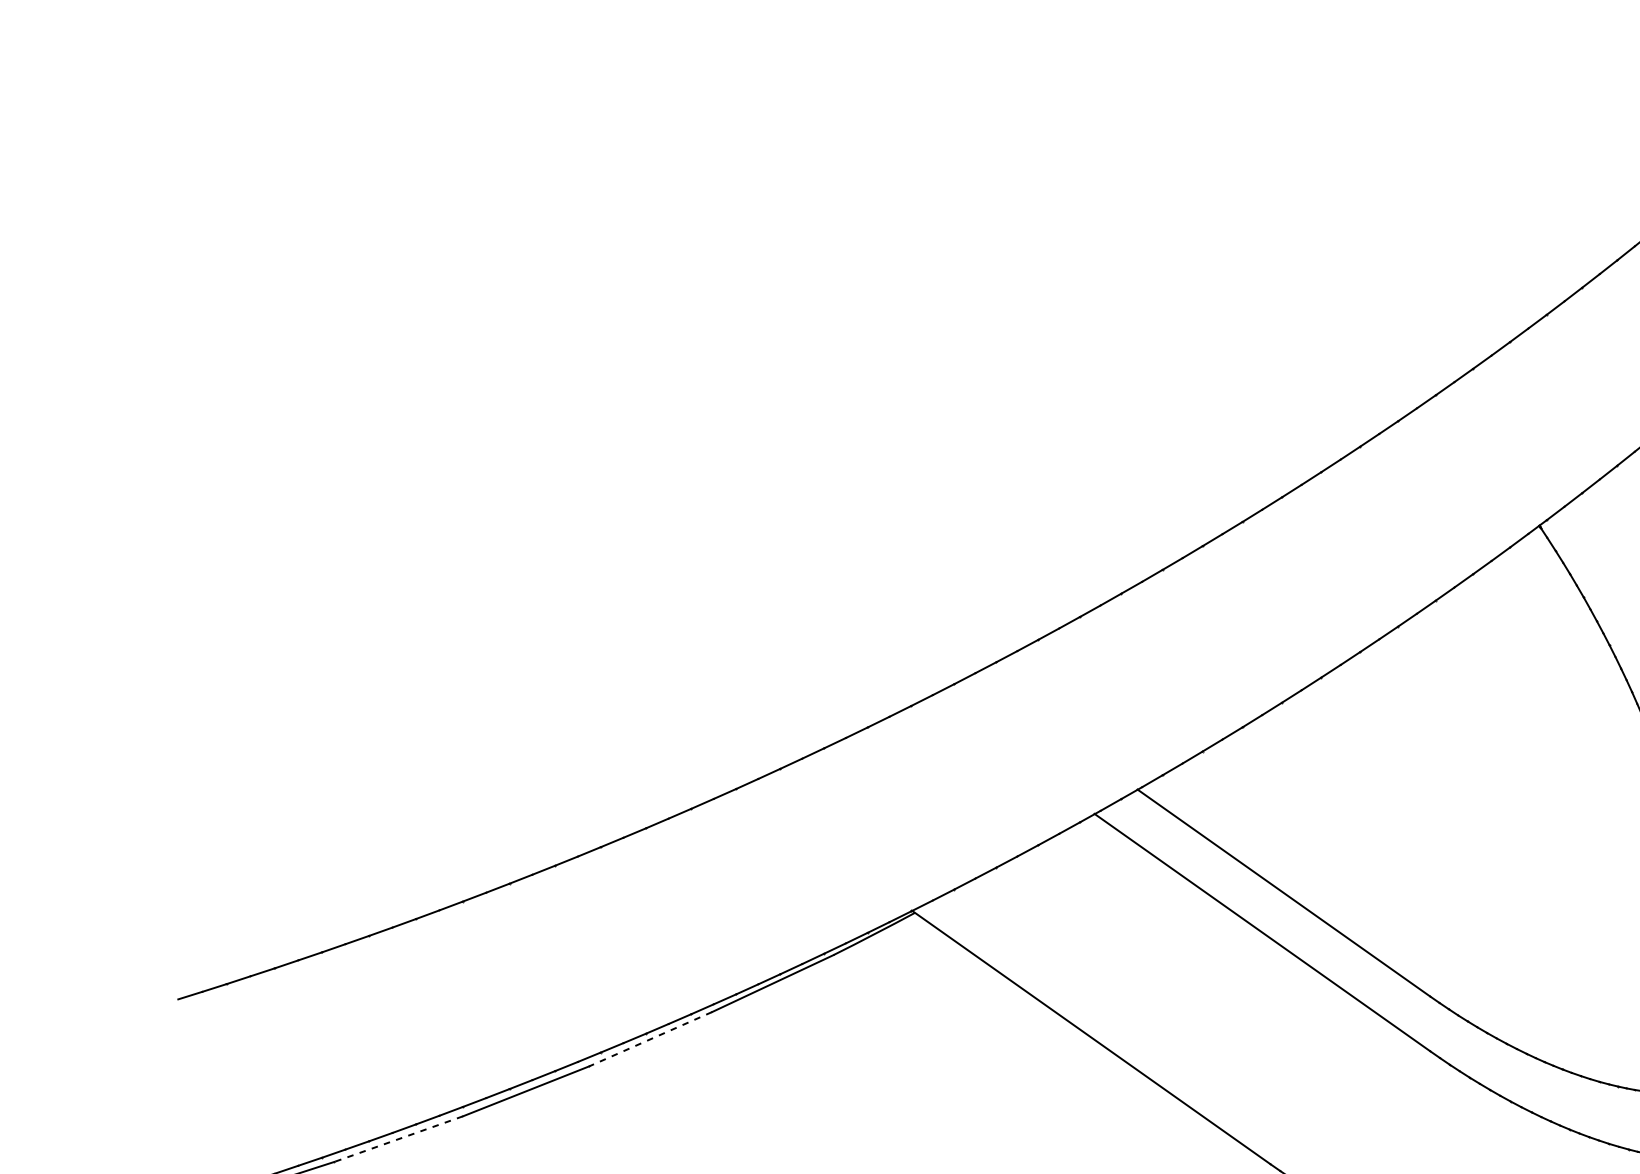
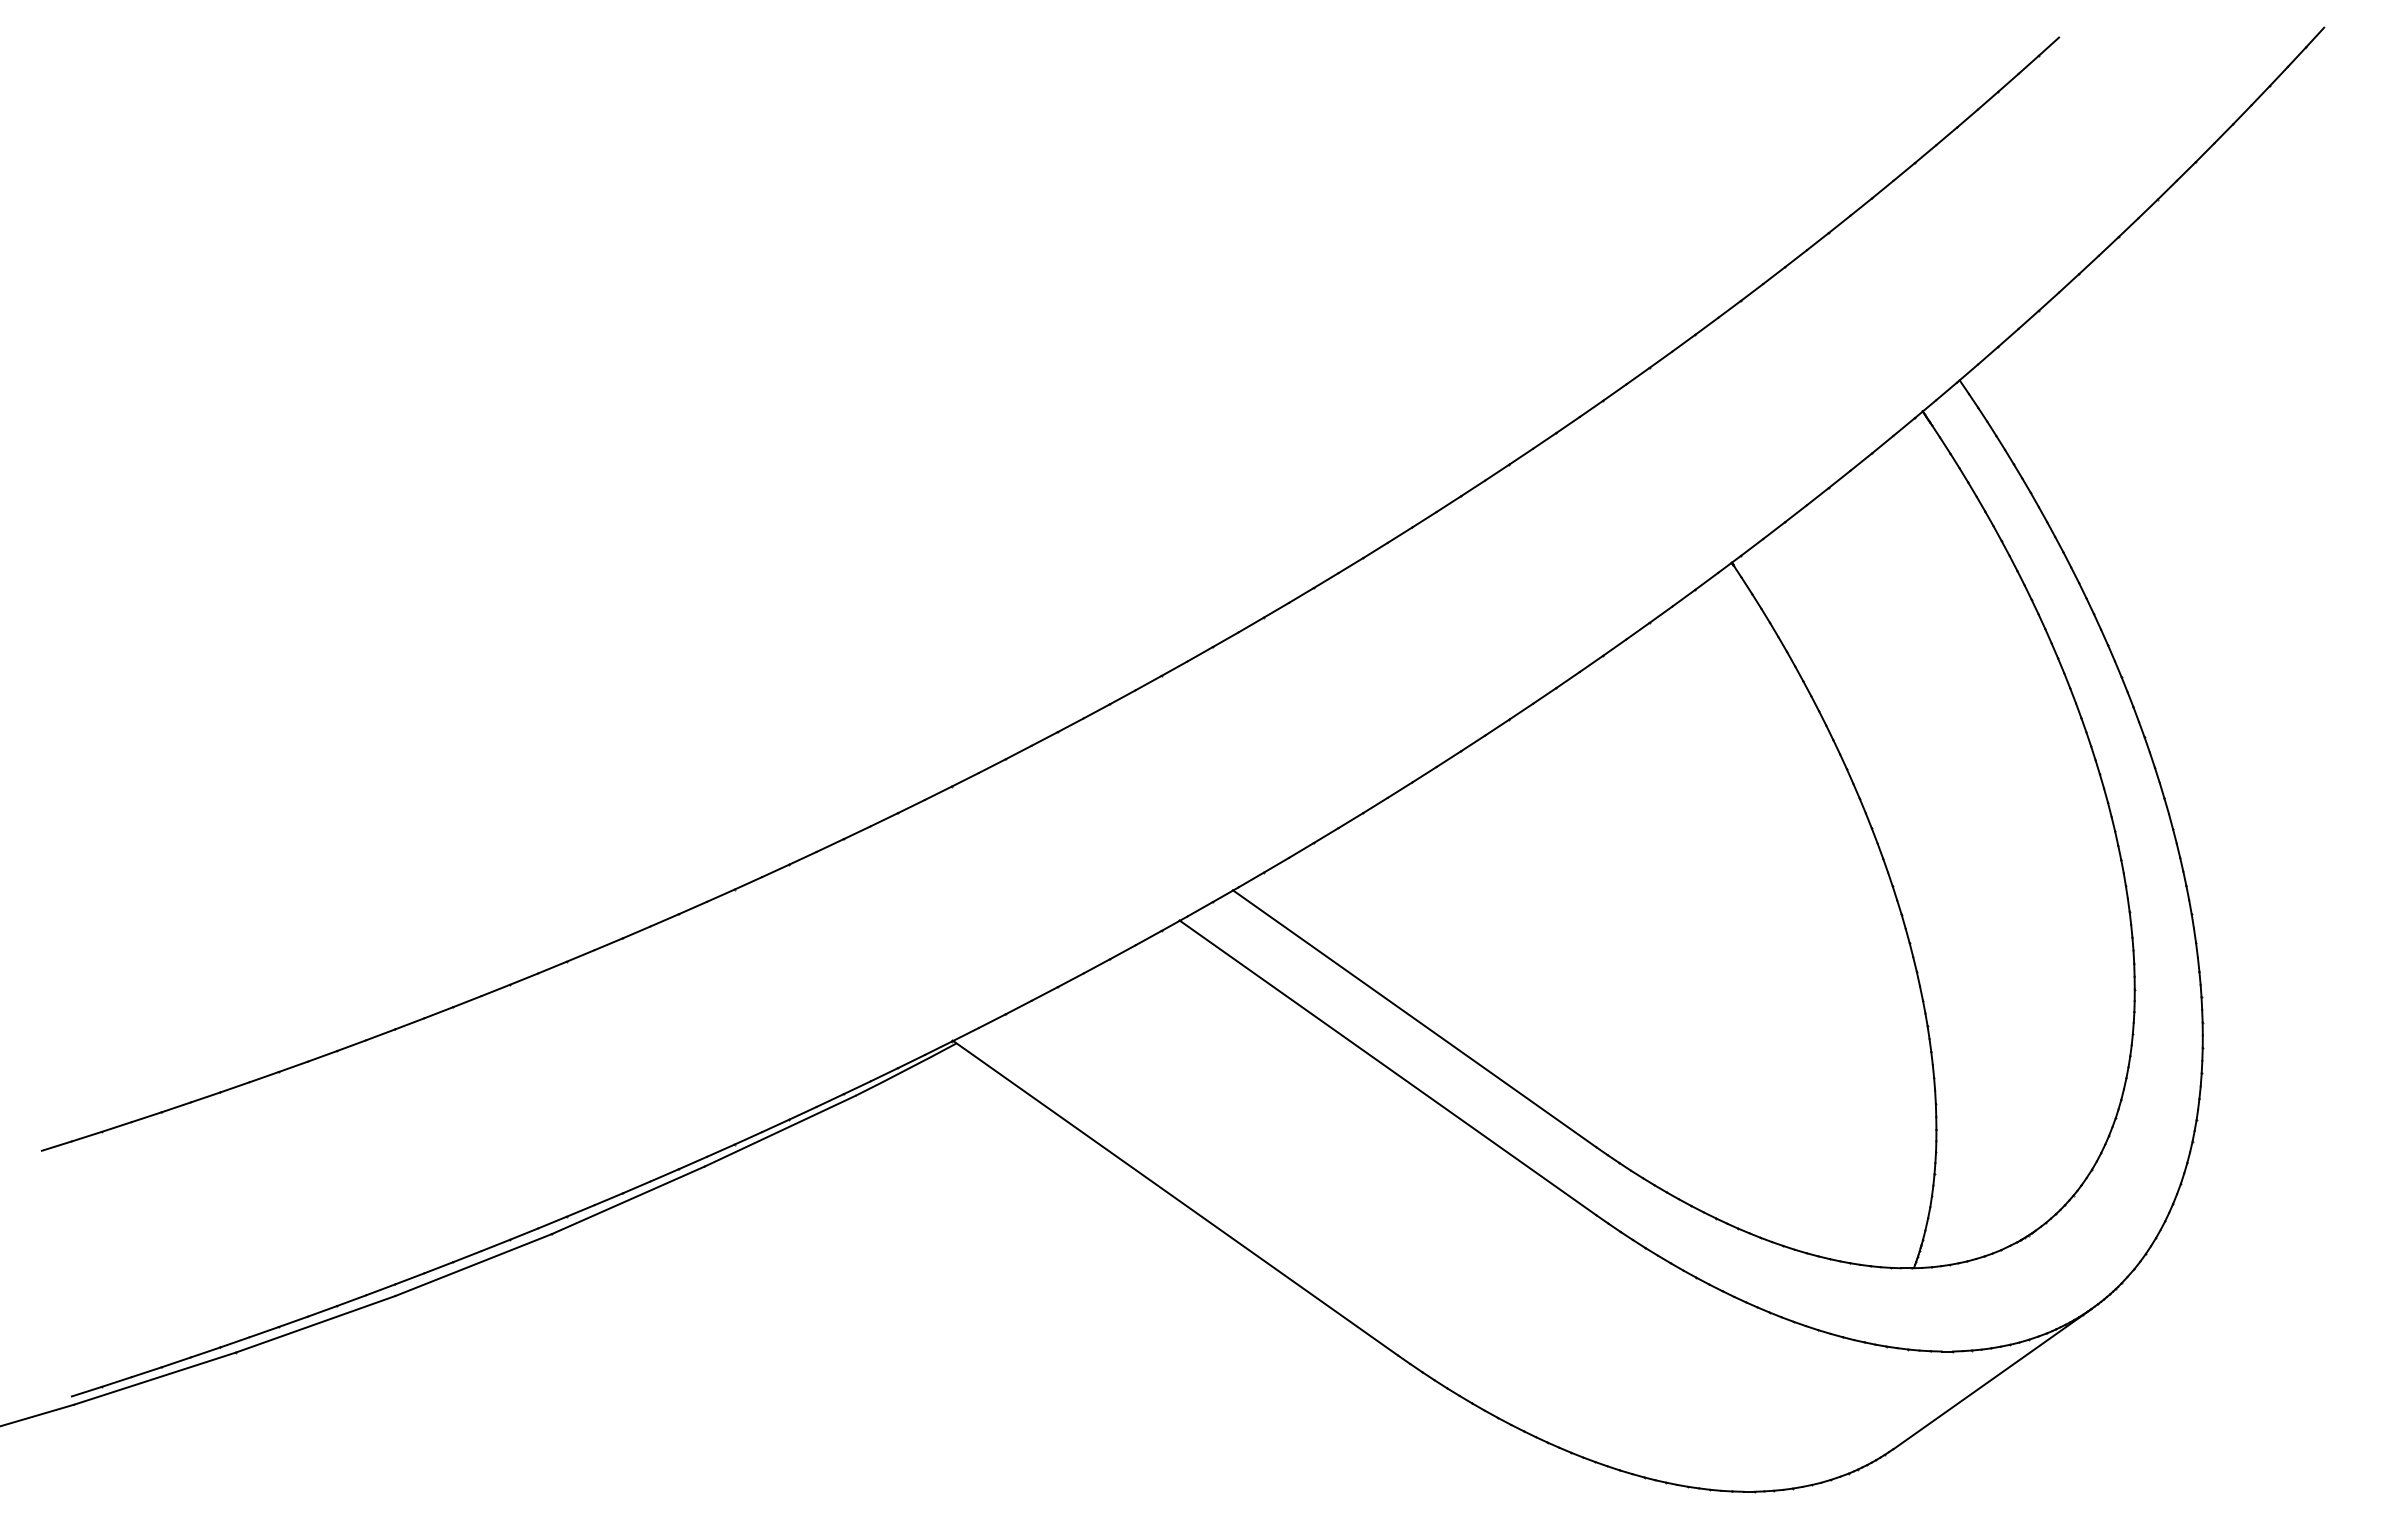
line: (650, 1039) -> (628, 1200), dashed -> solid
line: (398, 1139) -> (315, 1324), dashed -> solid

